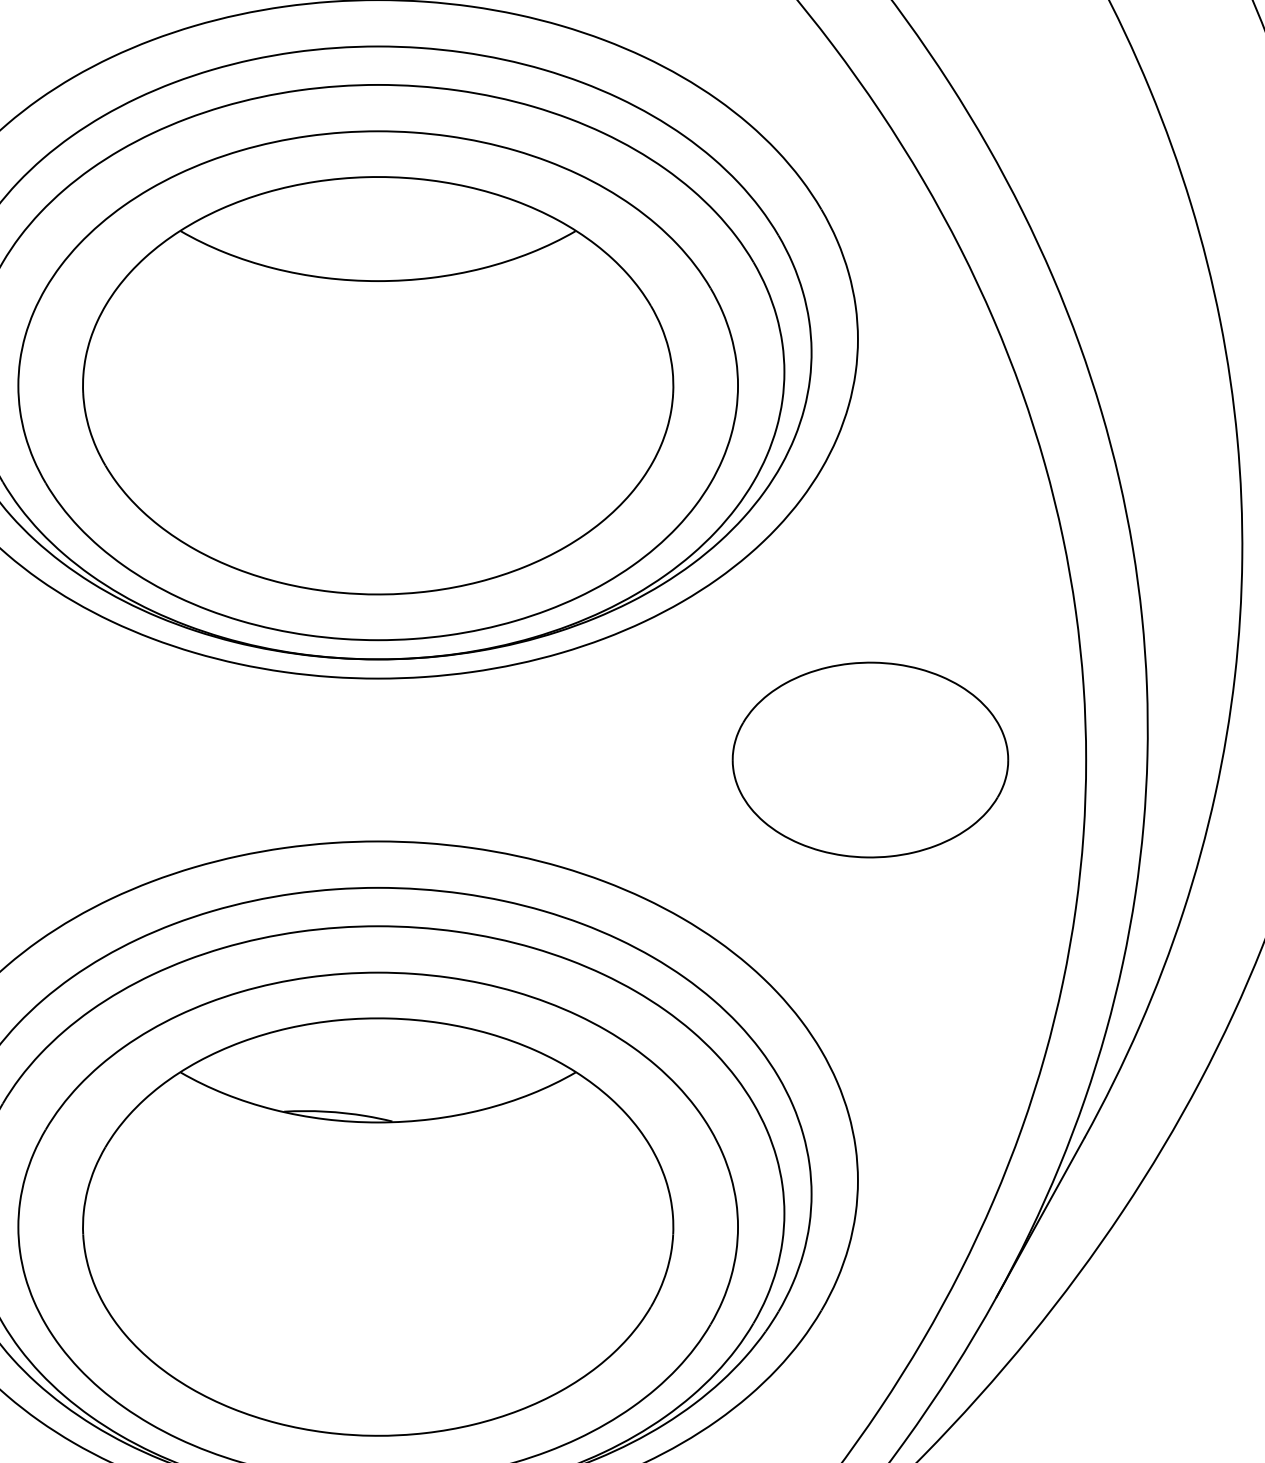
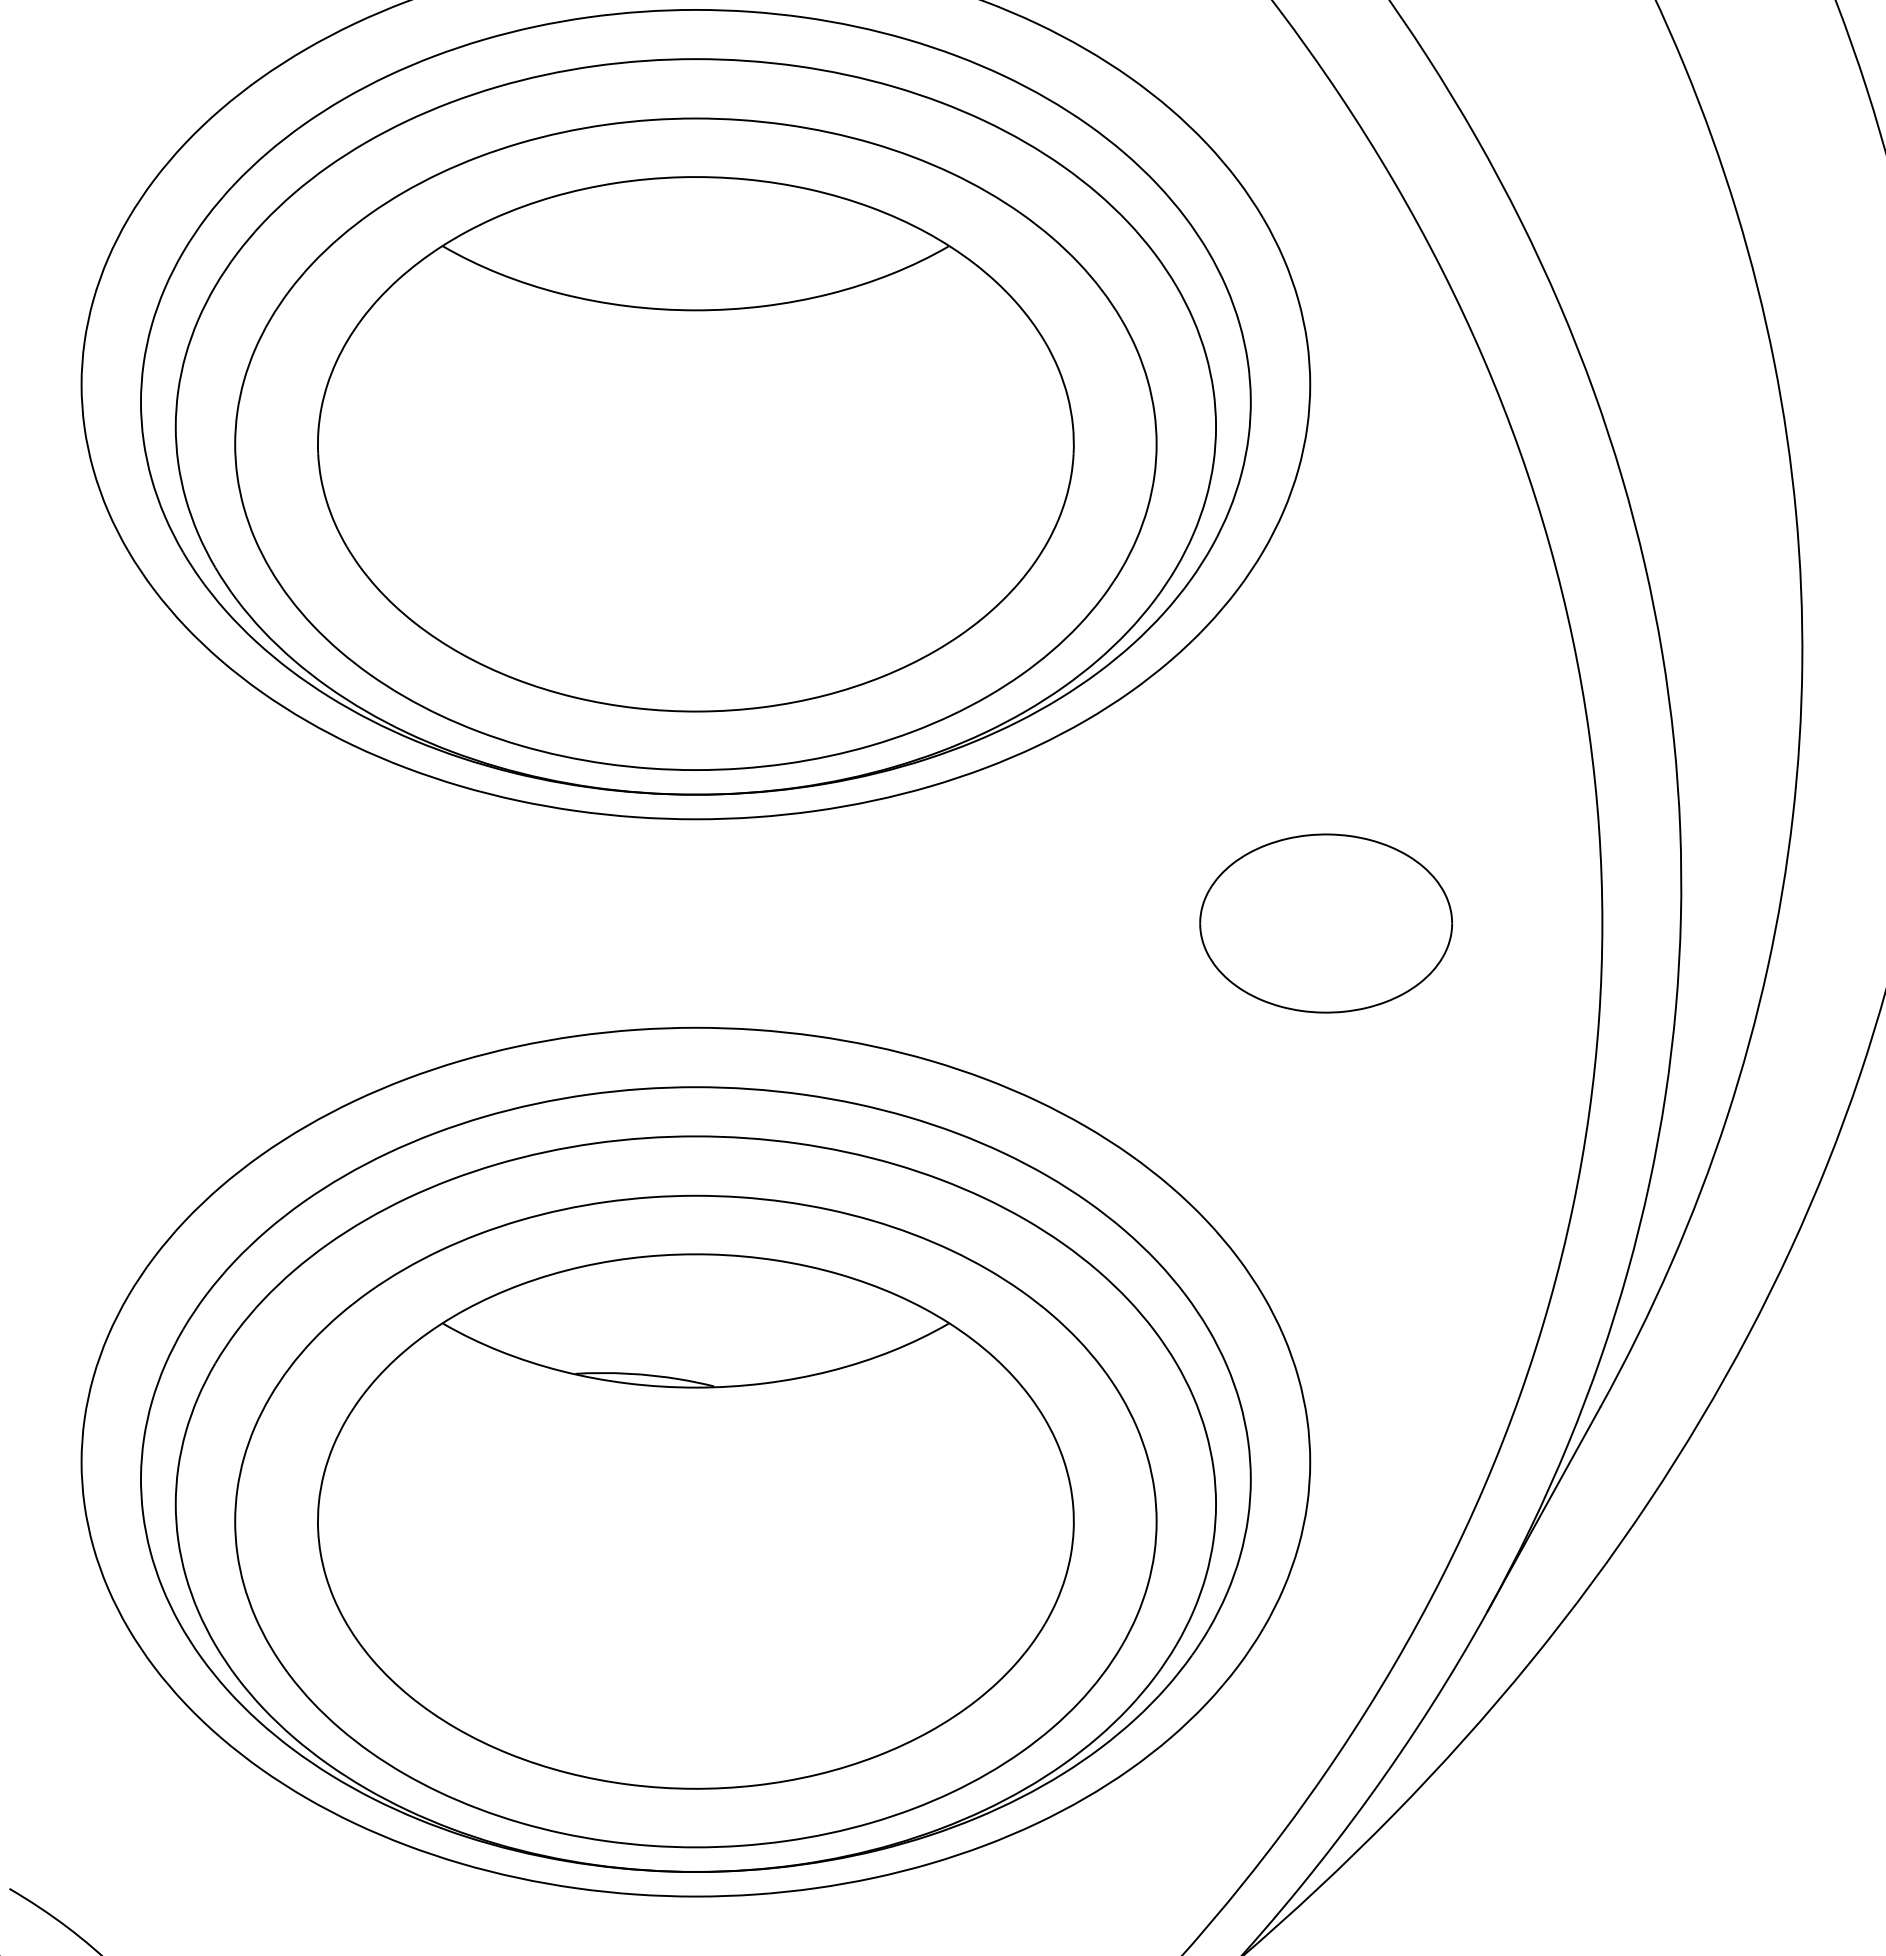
part: (869, 759) -> (1325, 923), size x0.71

